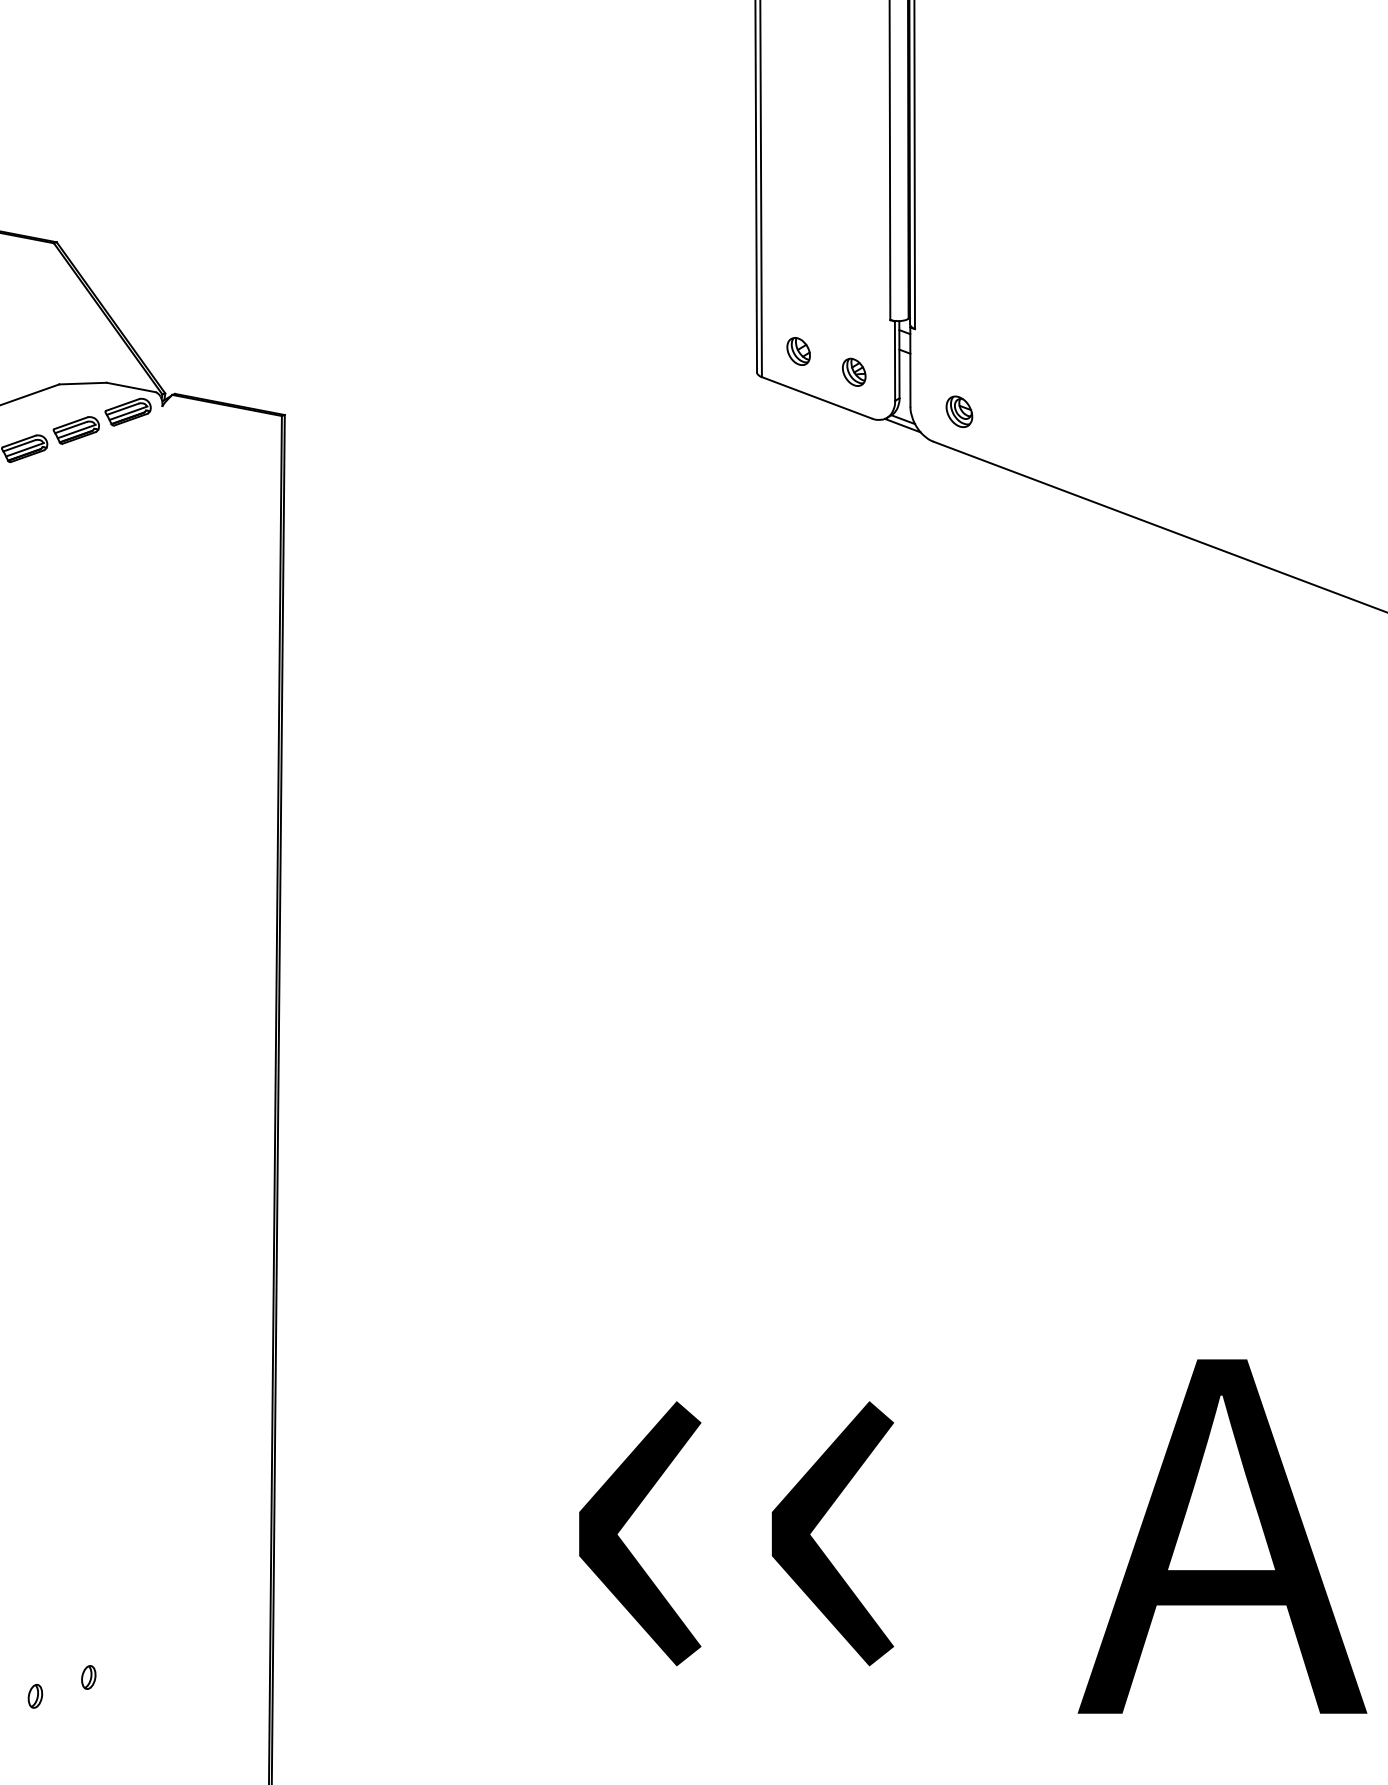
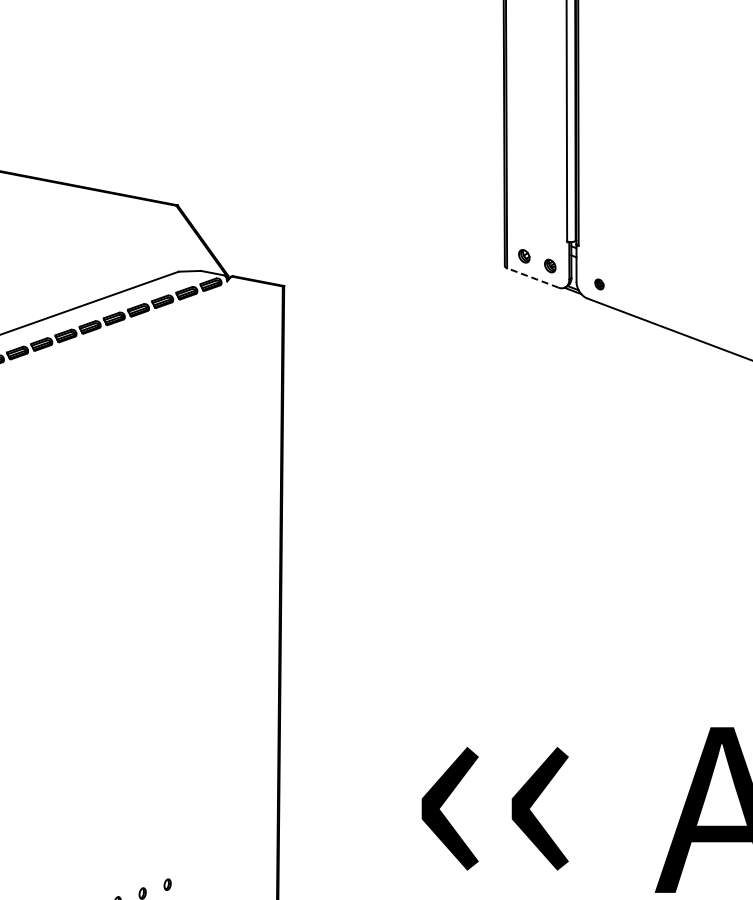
line: (816, 396) -> (532, 277), solid -> dashed
part: (959, 411) -> (599, 284), size x0.7
part: (88, 1676) -> (192, 875), removed

